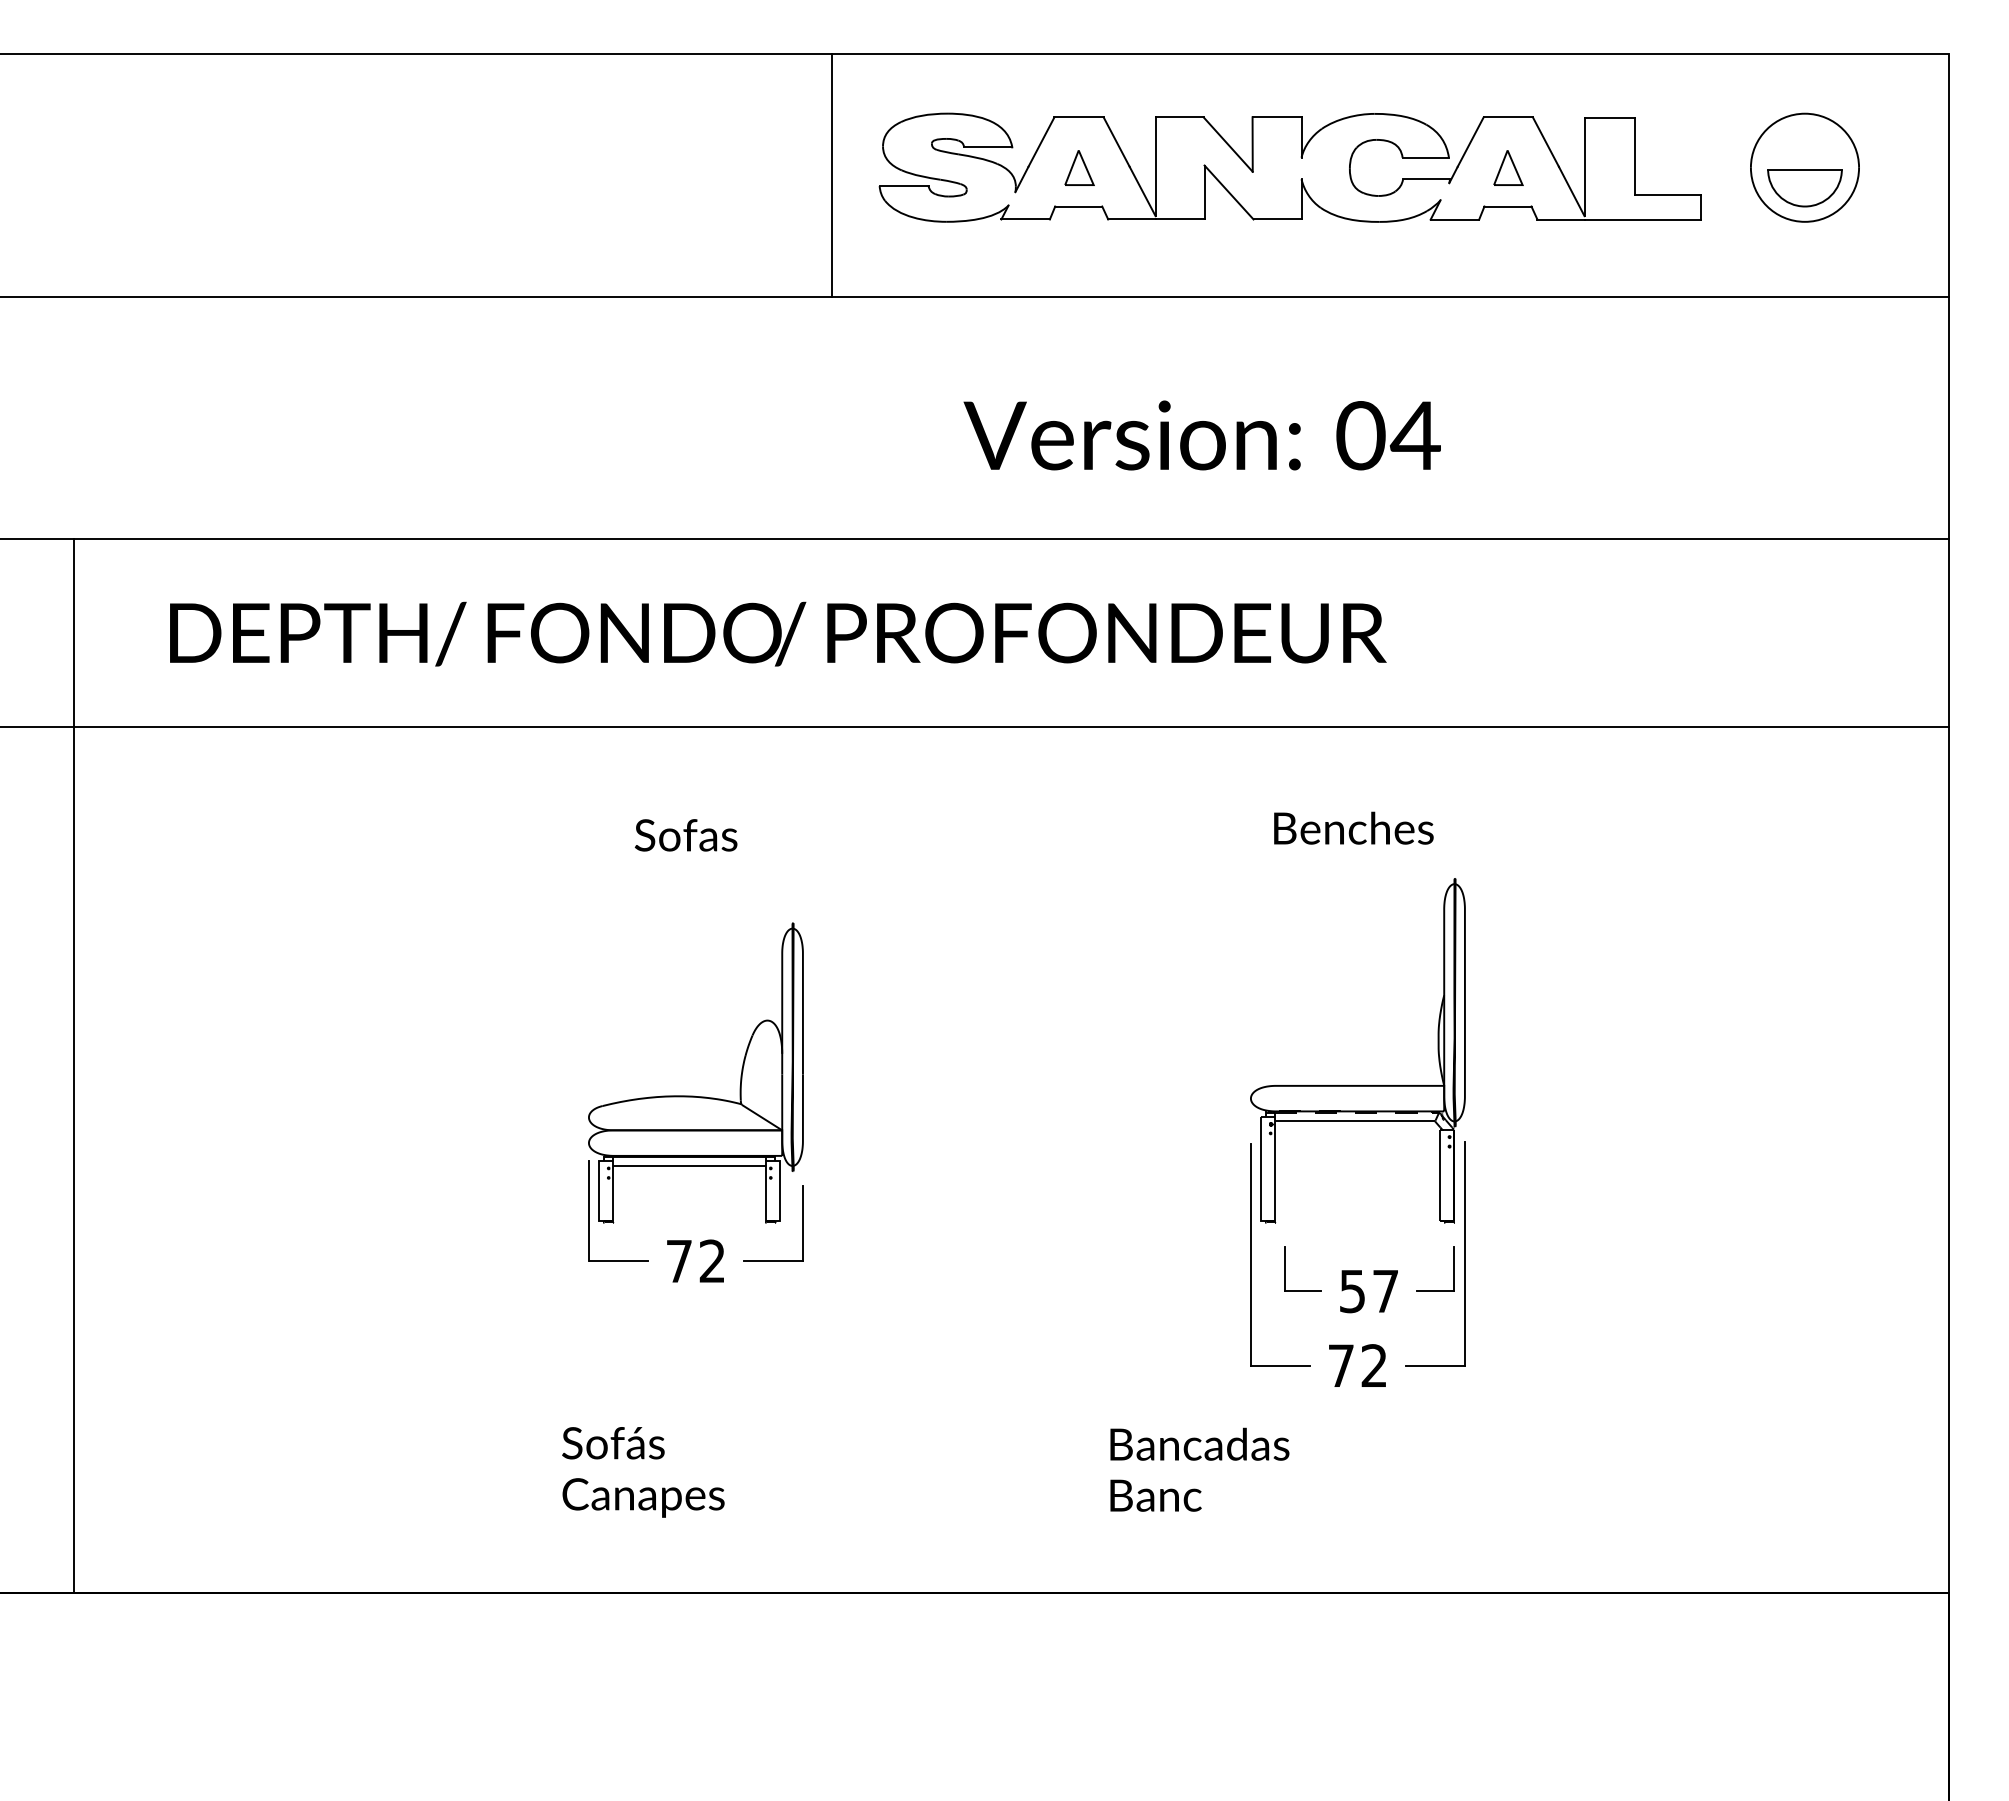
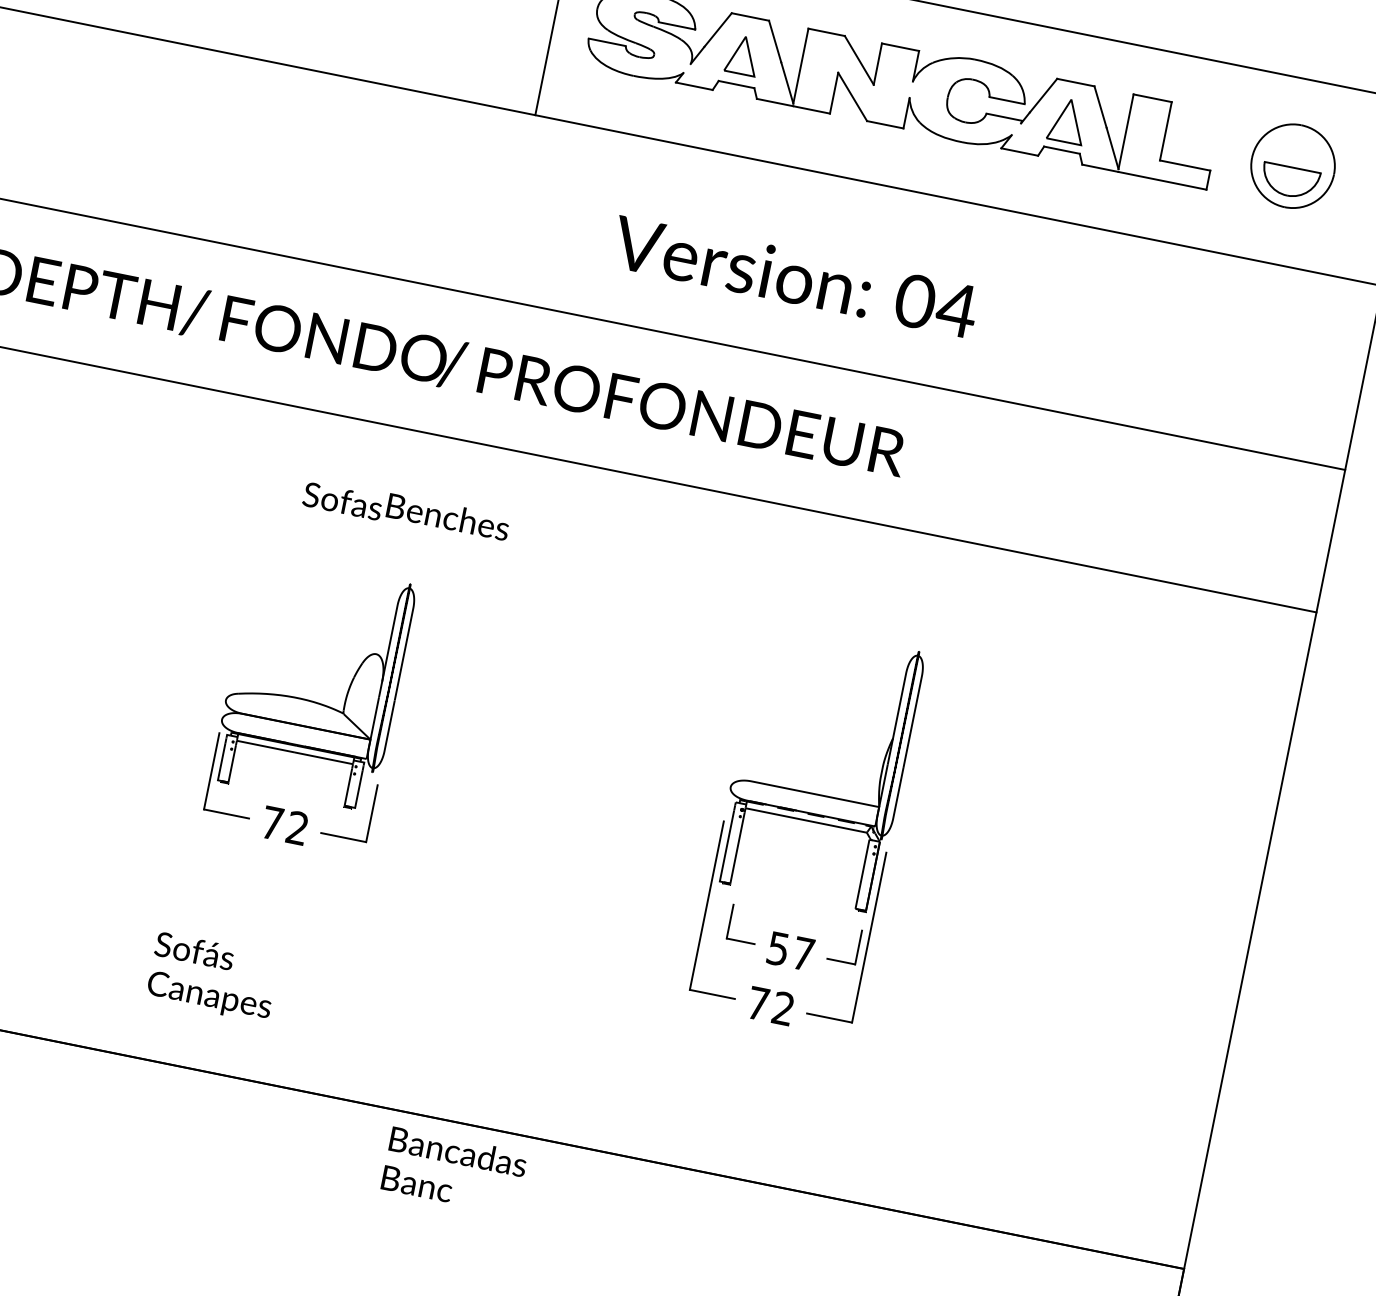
part: (1079, 167) -> (743, 55), size x1.4
part: (1508, 167) -> (1068, 120), size x1.6
text: (1353, 827) -> (448, 516), moved
text: (1199, 1469) -> (454, 1170), moved

